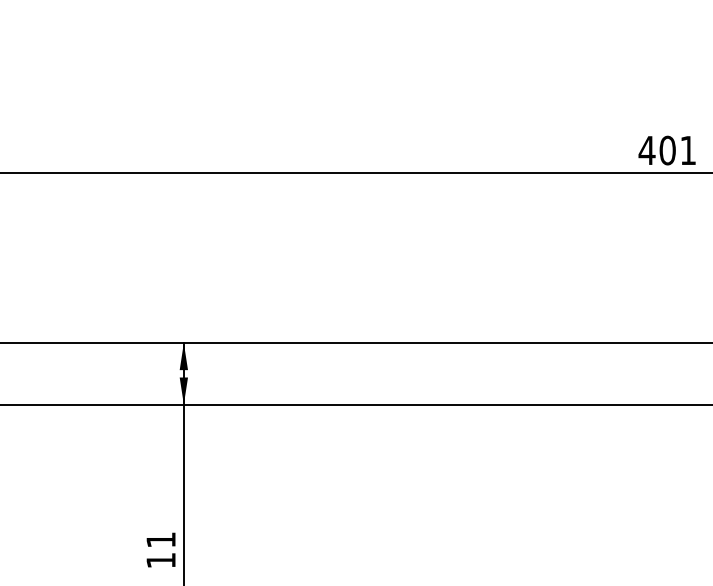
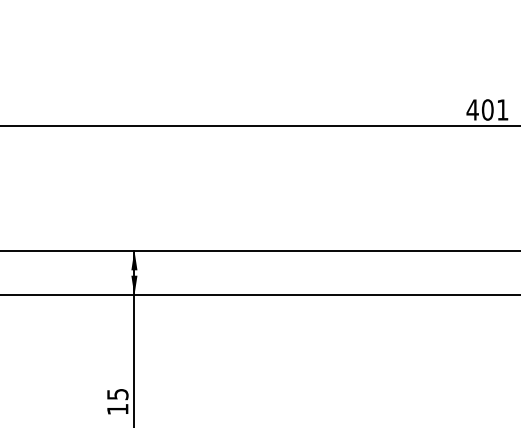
text: (160, 539) -> (117, 394), 11 -> 15

